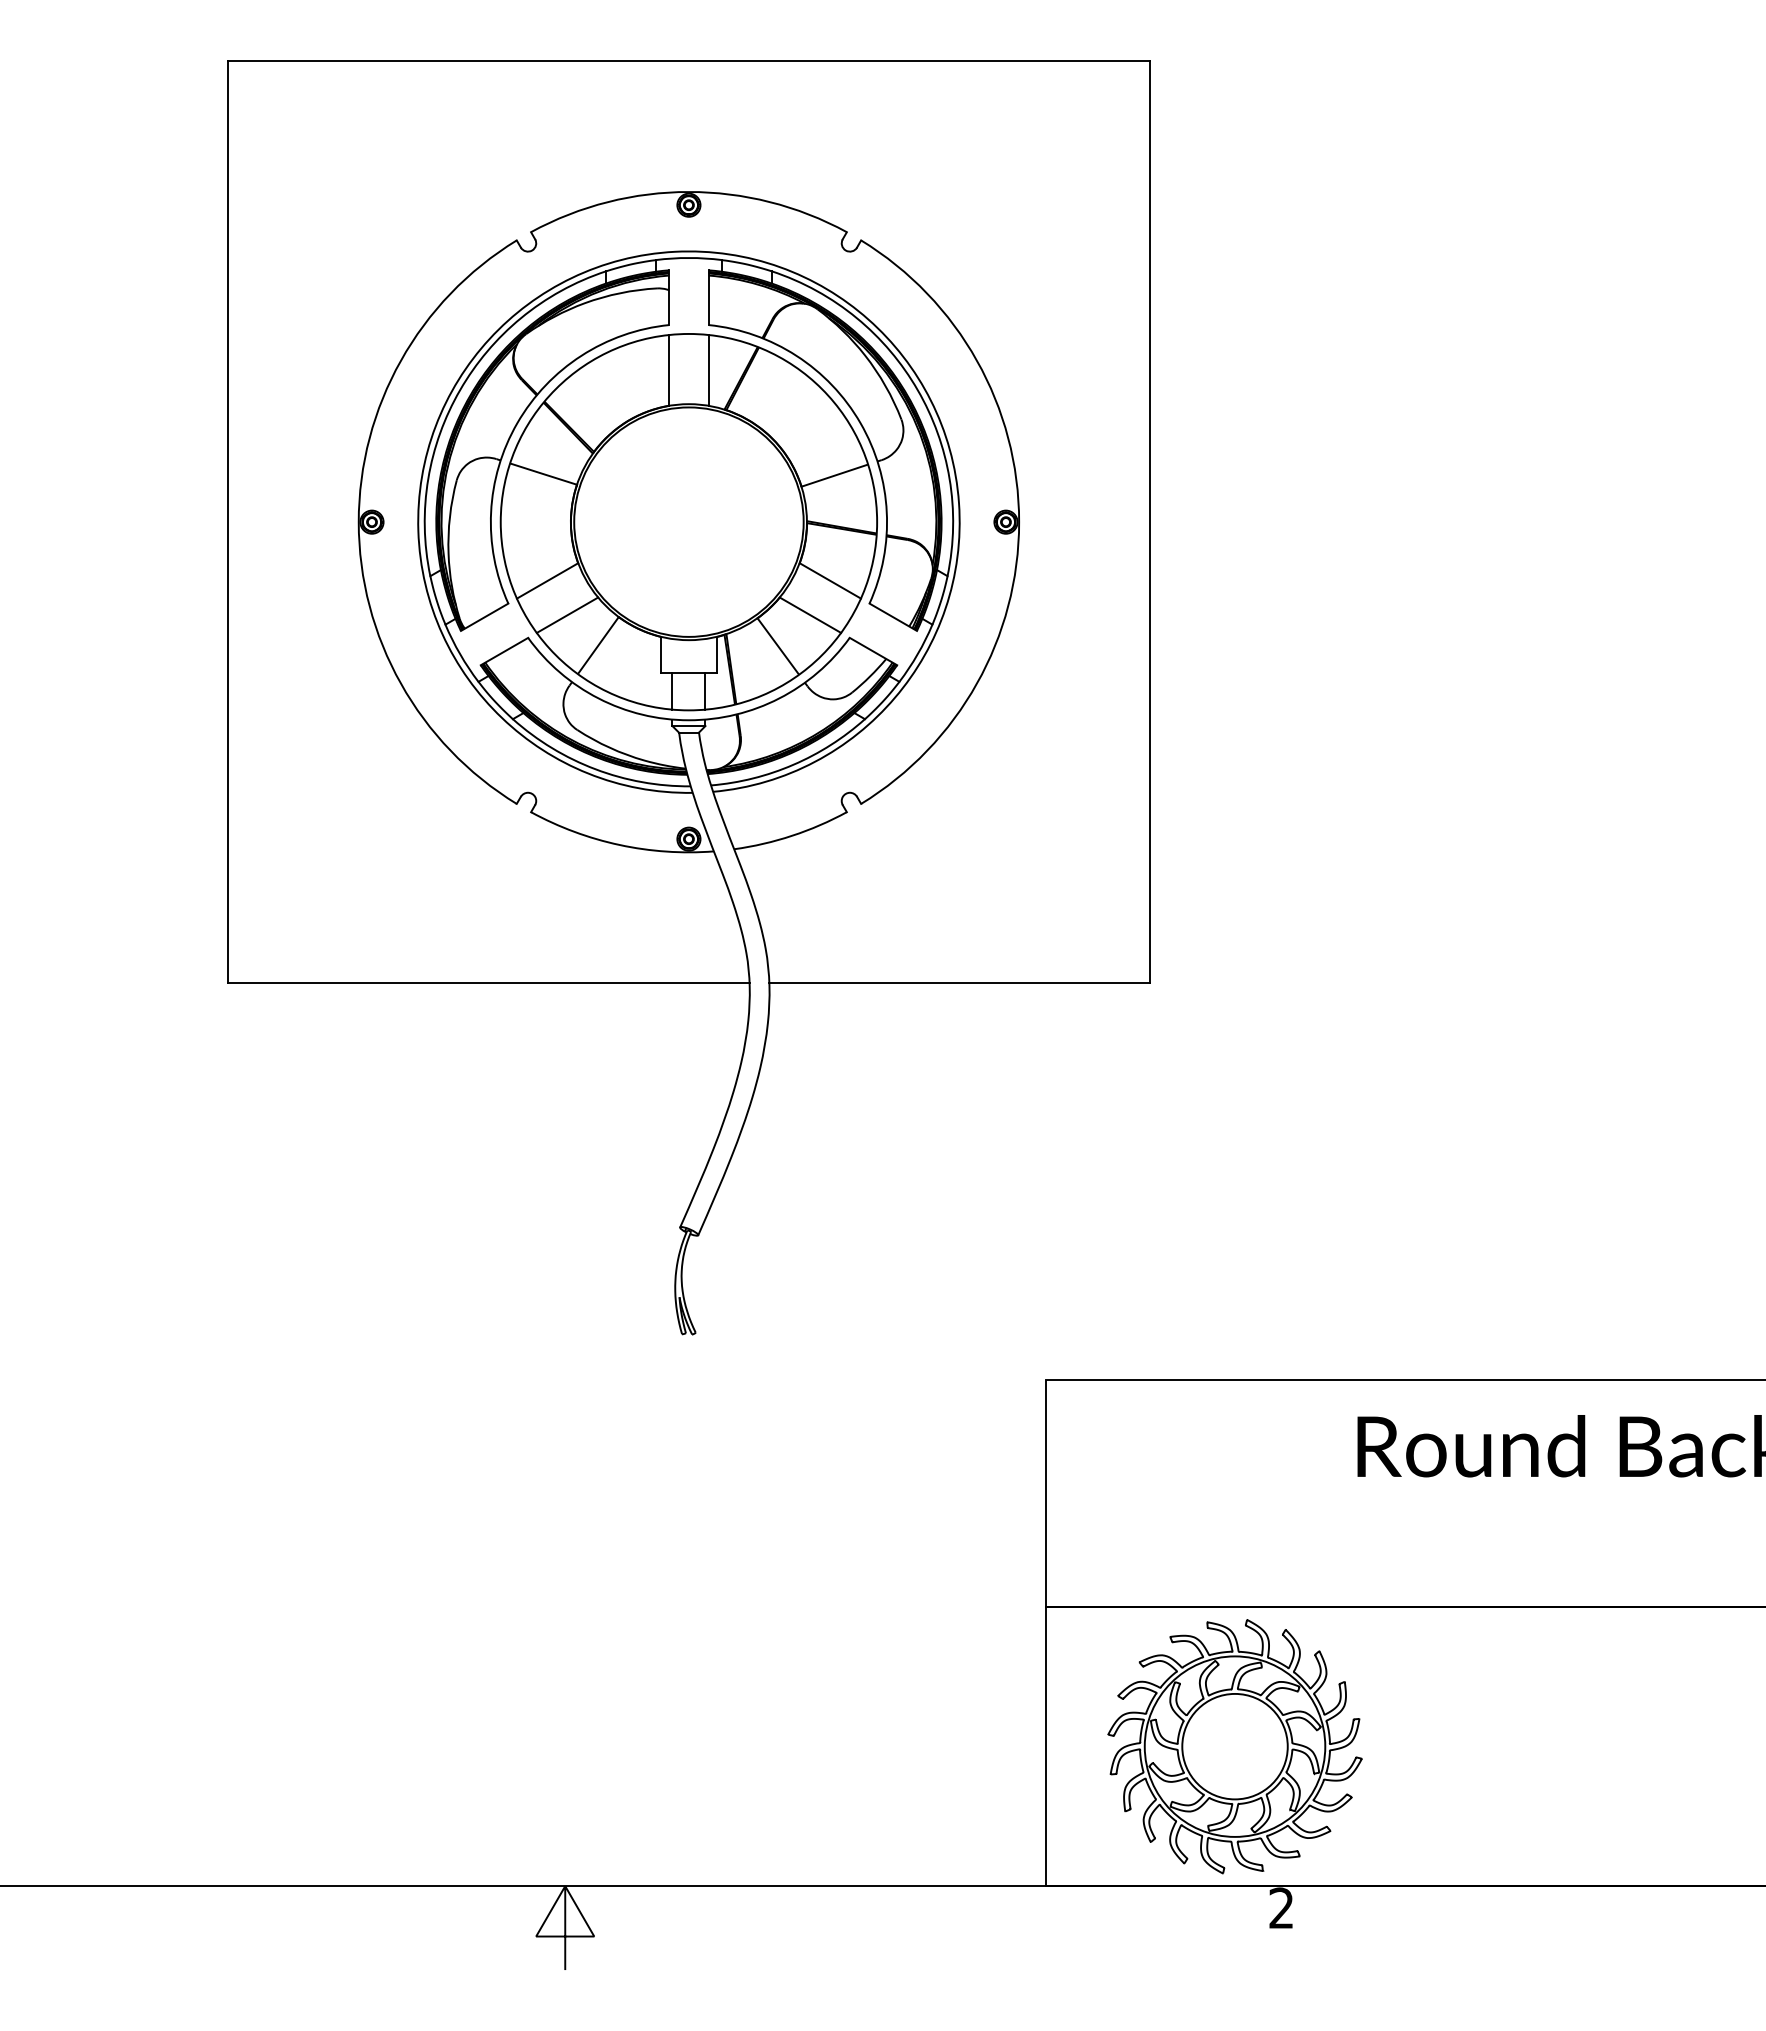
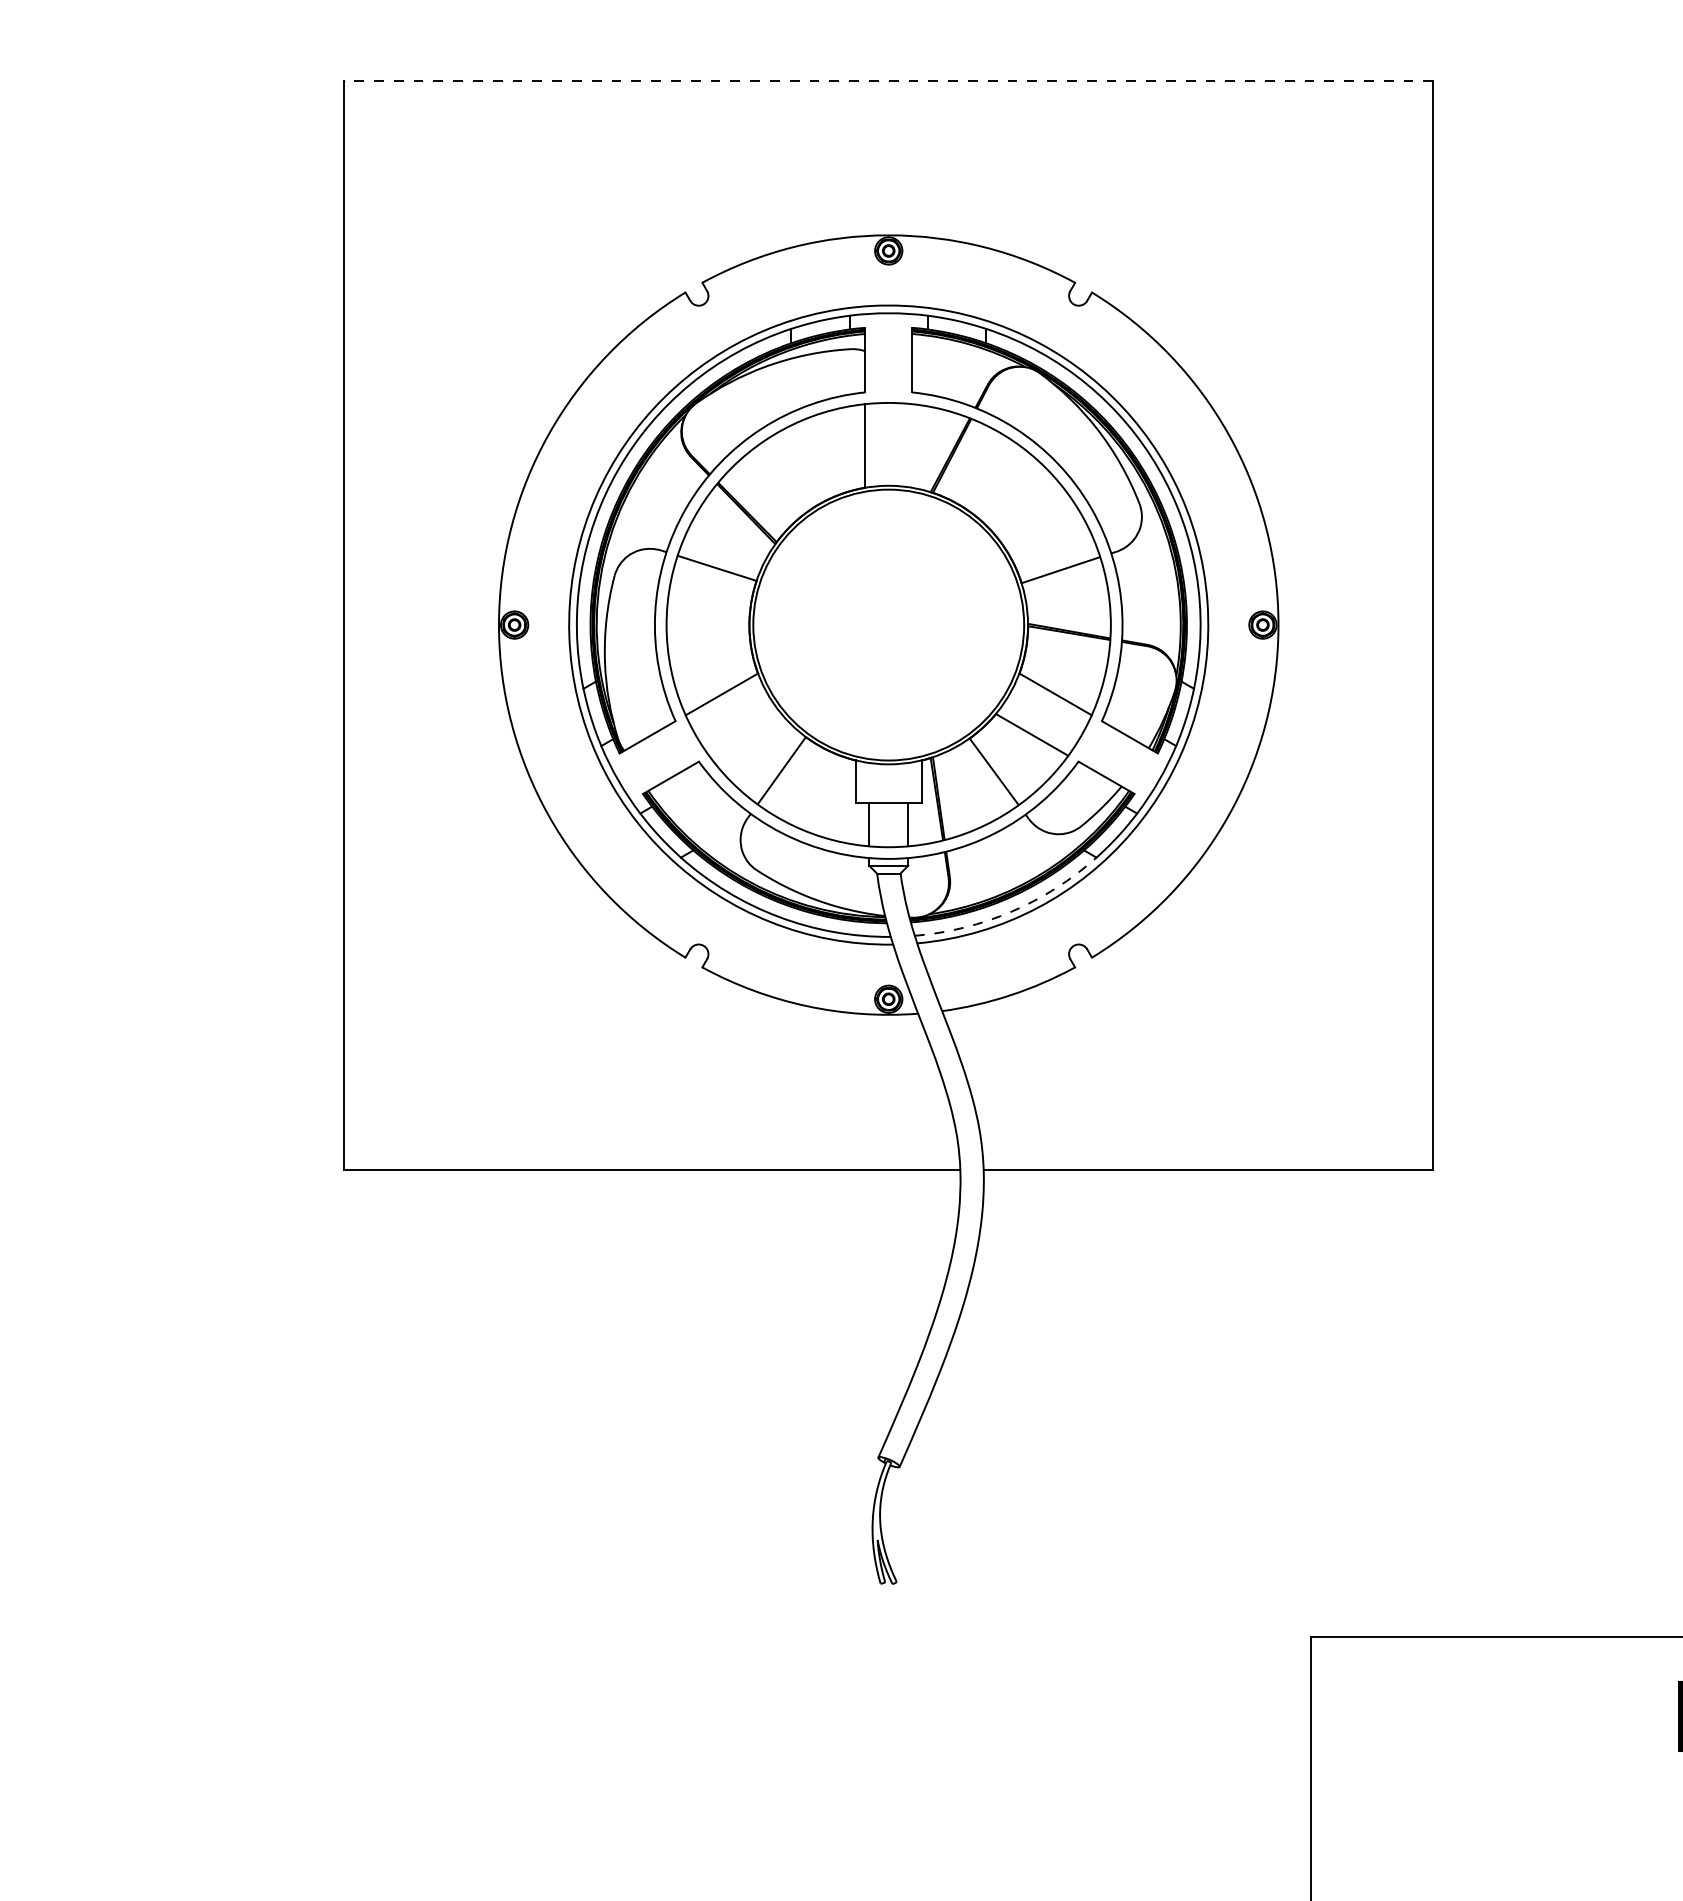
line: (688, 60) -> (888, 80), solid -> dashed
line: (708, 370) -> (911, 446), removed
line: (567, 614) -> (745, 734), removed
arc: (793, 764) -> (1012, 911), solid -> dashed

